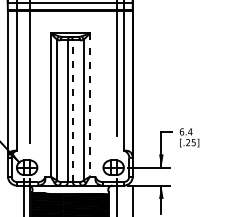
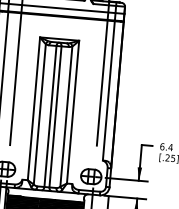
line: (90, 105) -> (73, 112), dashed -> solid
line: (72, 111) -> (55, 117), dashed -> solid

